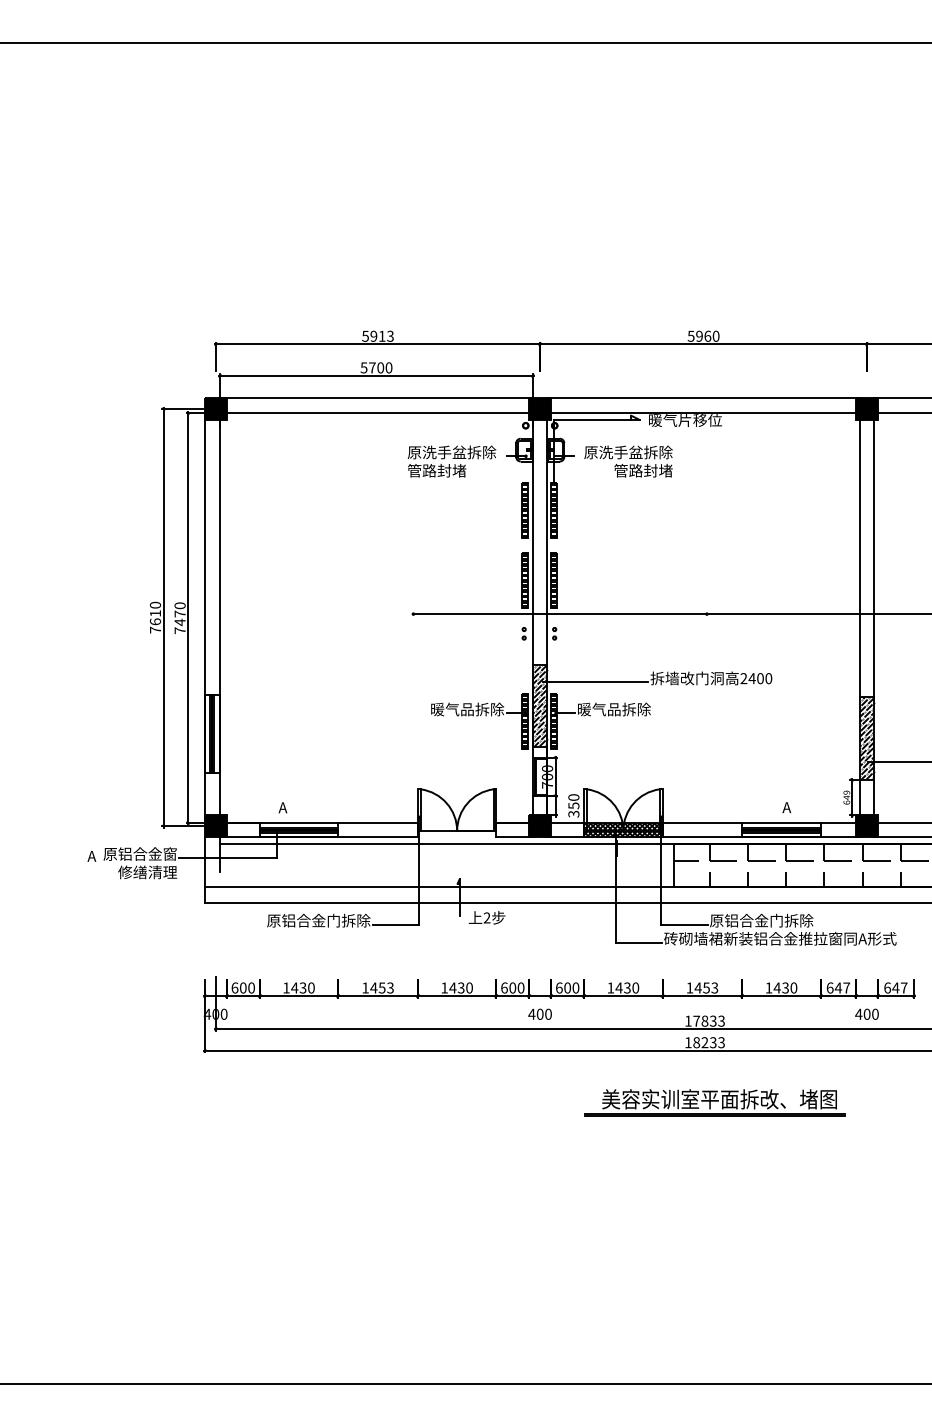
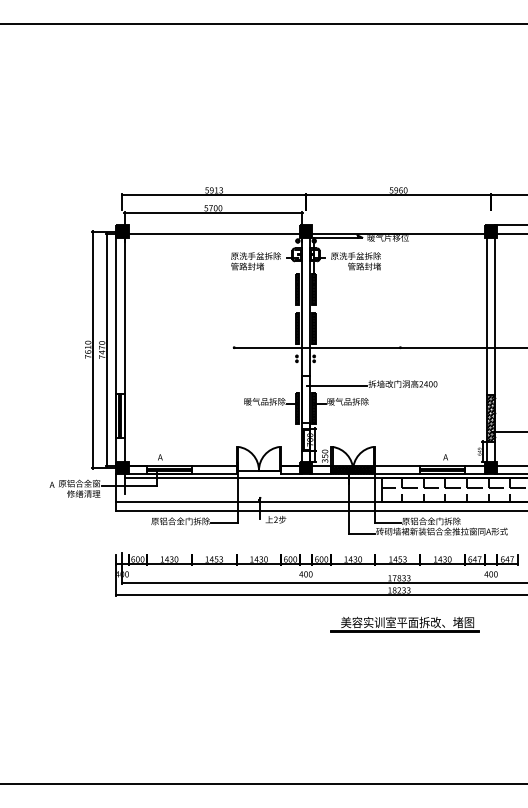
line: (375, 398) -> (212, 225), removed
line: (703, 398) -> (398, 225), removed
hatch: (539, 705) -> (305, 399), removed

